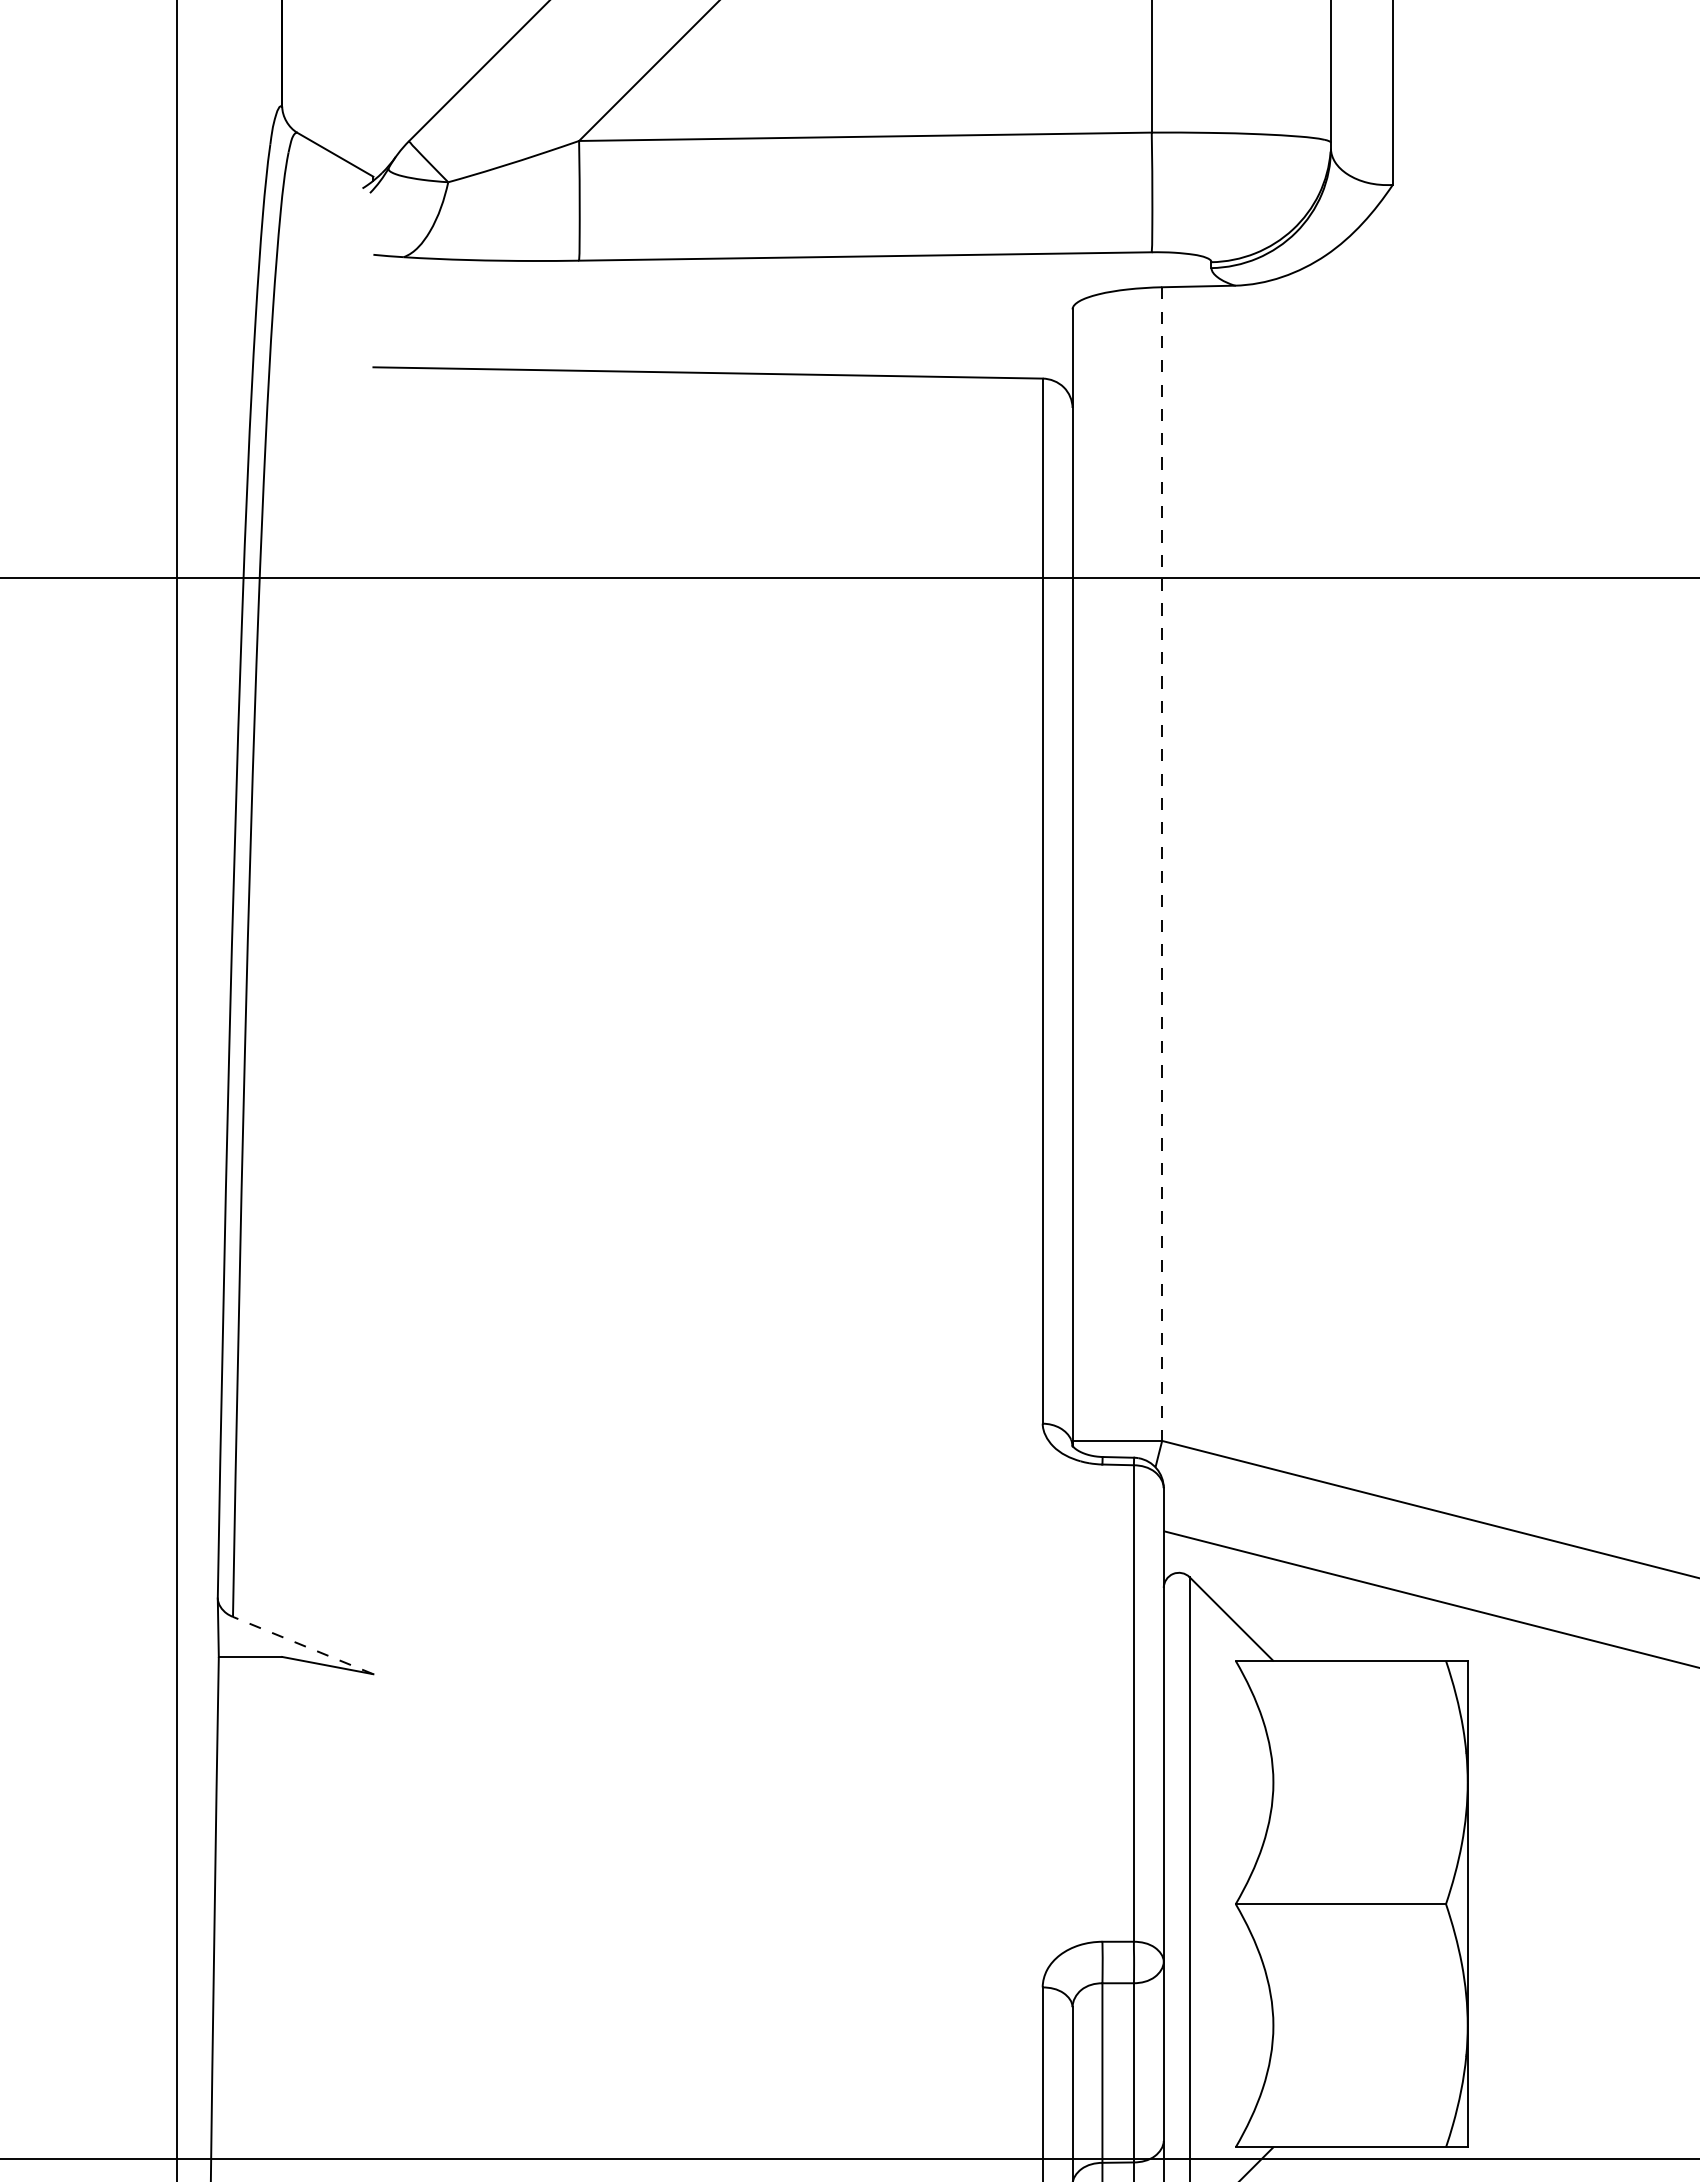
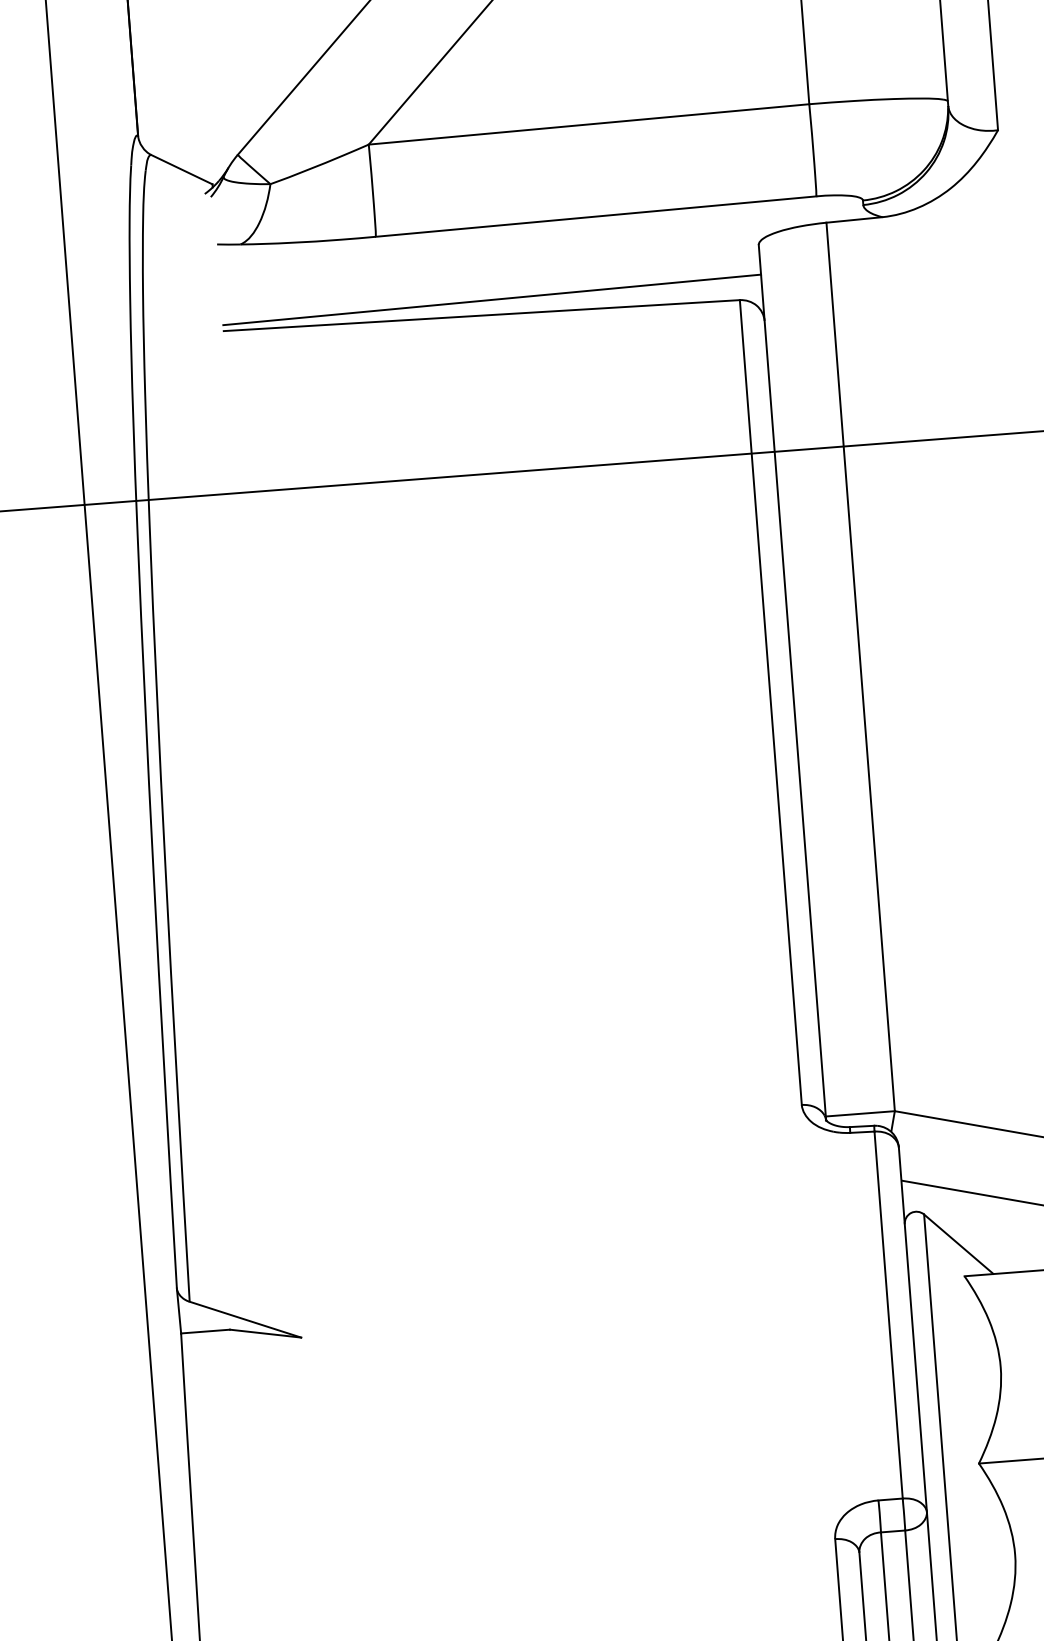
line: (722, 353) -> (491, 299), added
line: (1162, 864) -> (860, 667), dashed -> solid
line: (303, 1645) -> (245, 1319), dashed -> solid

